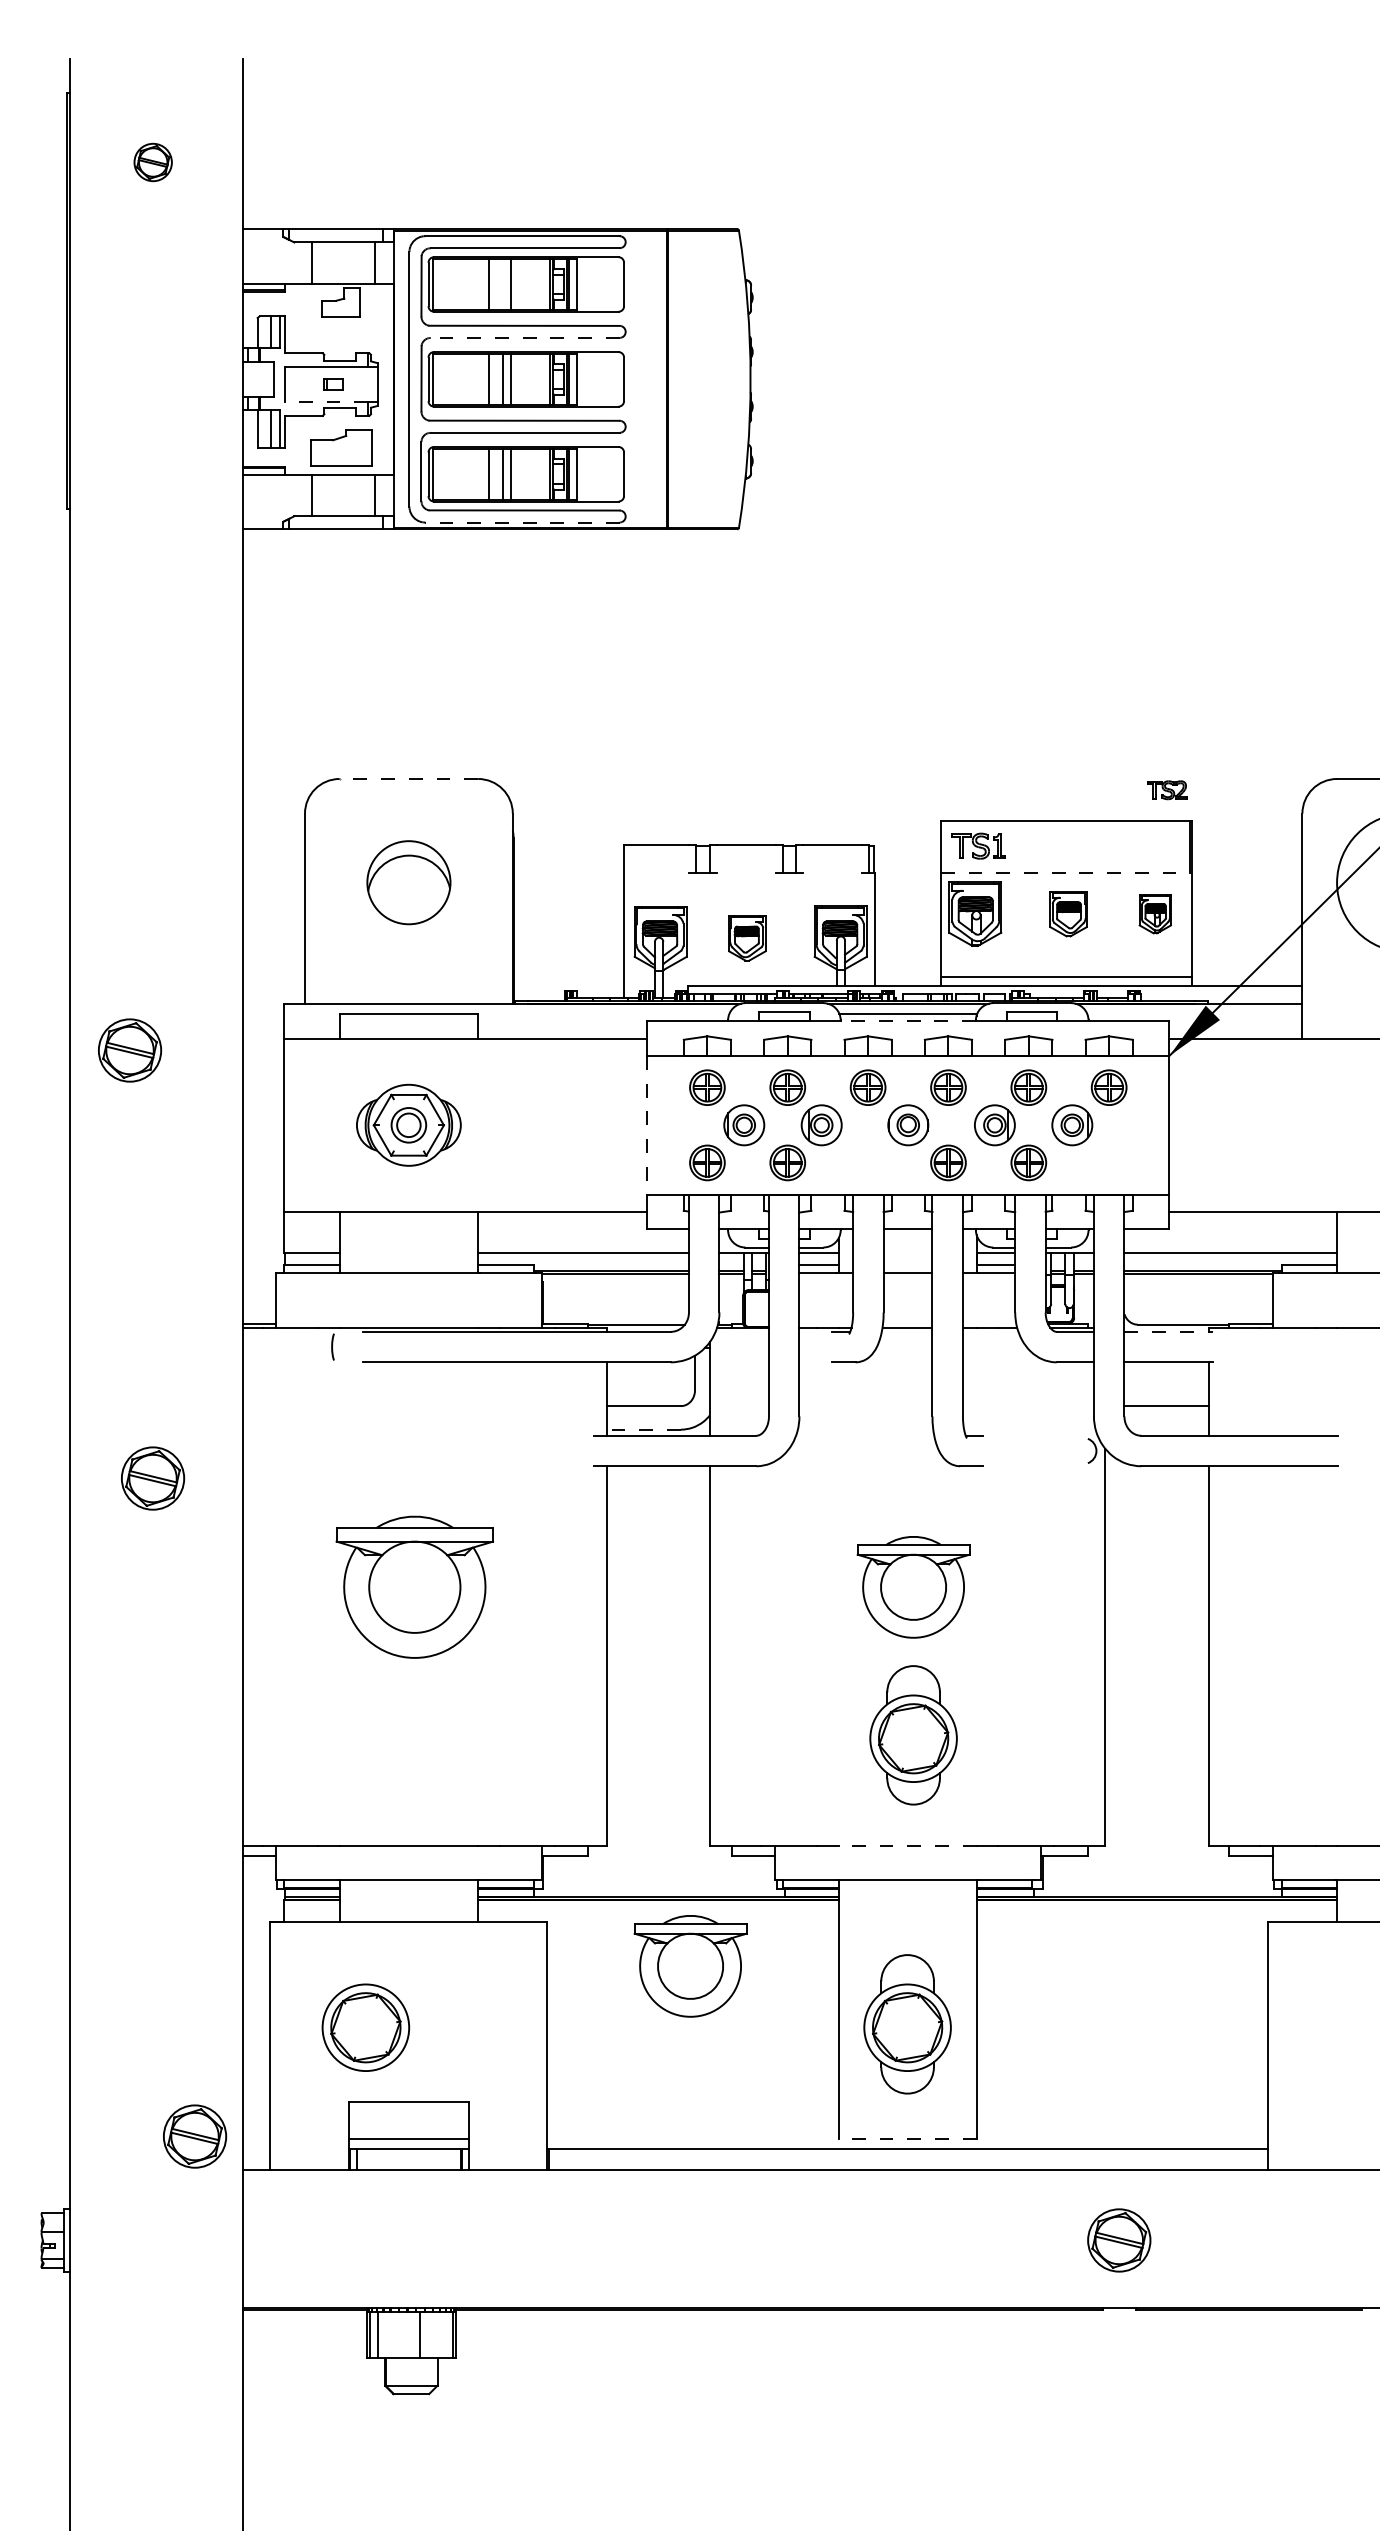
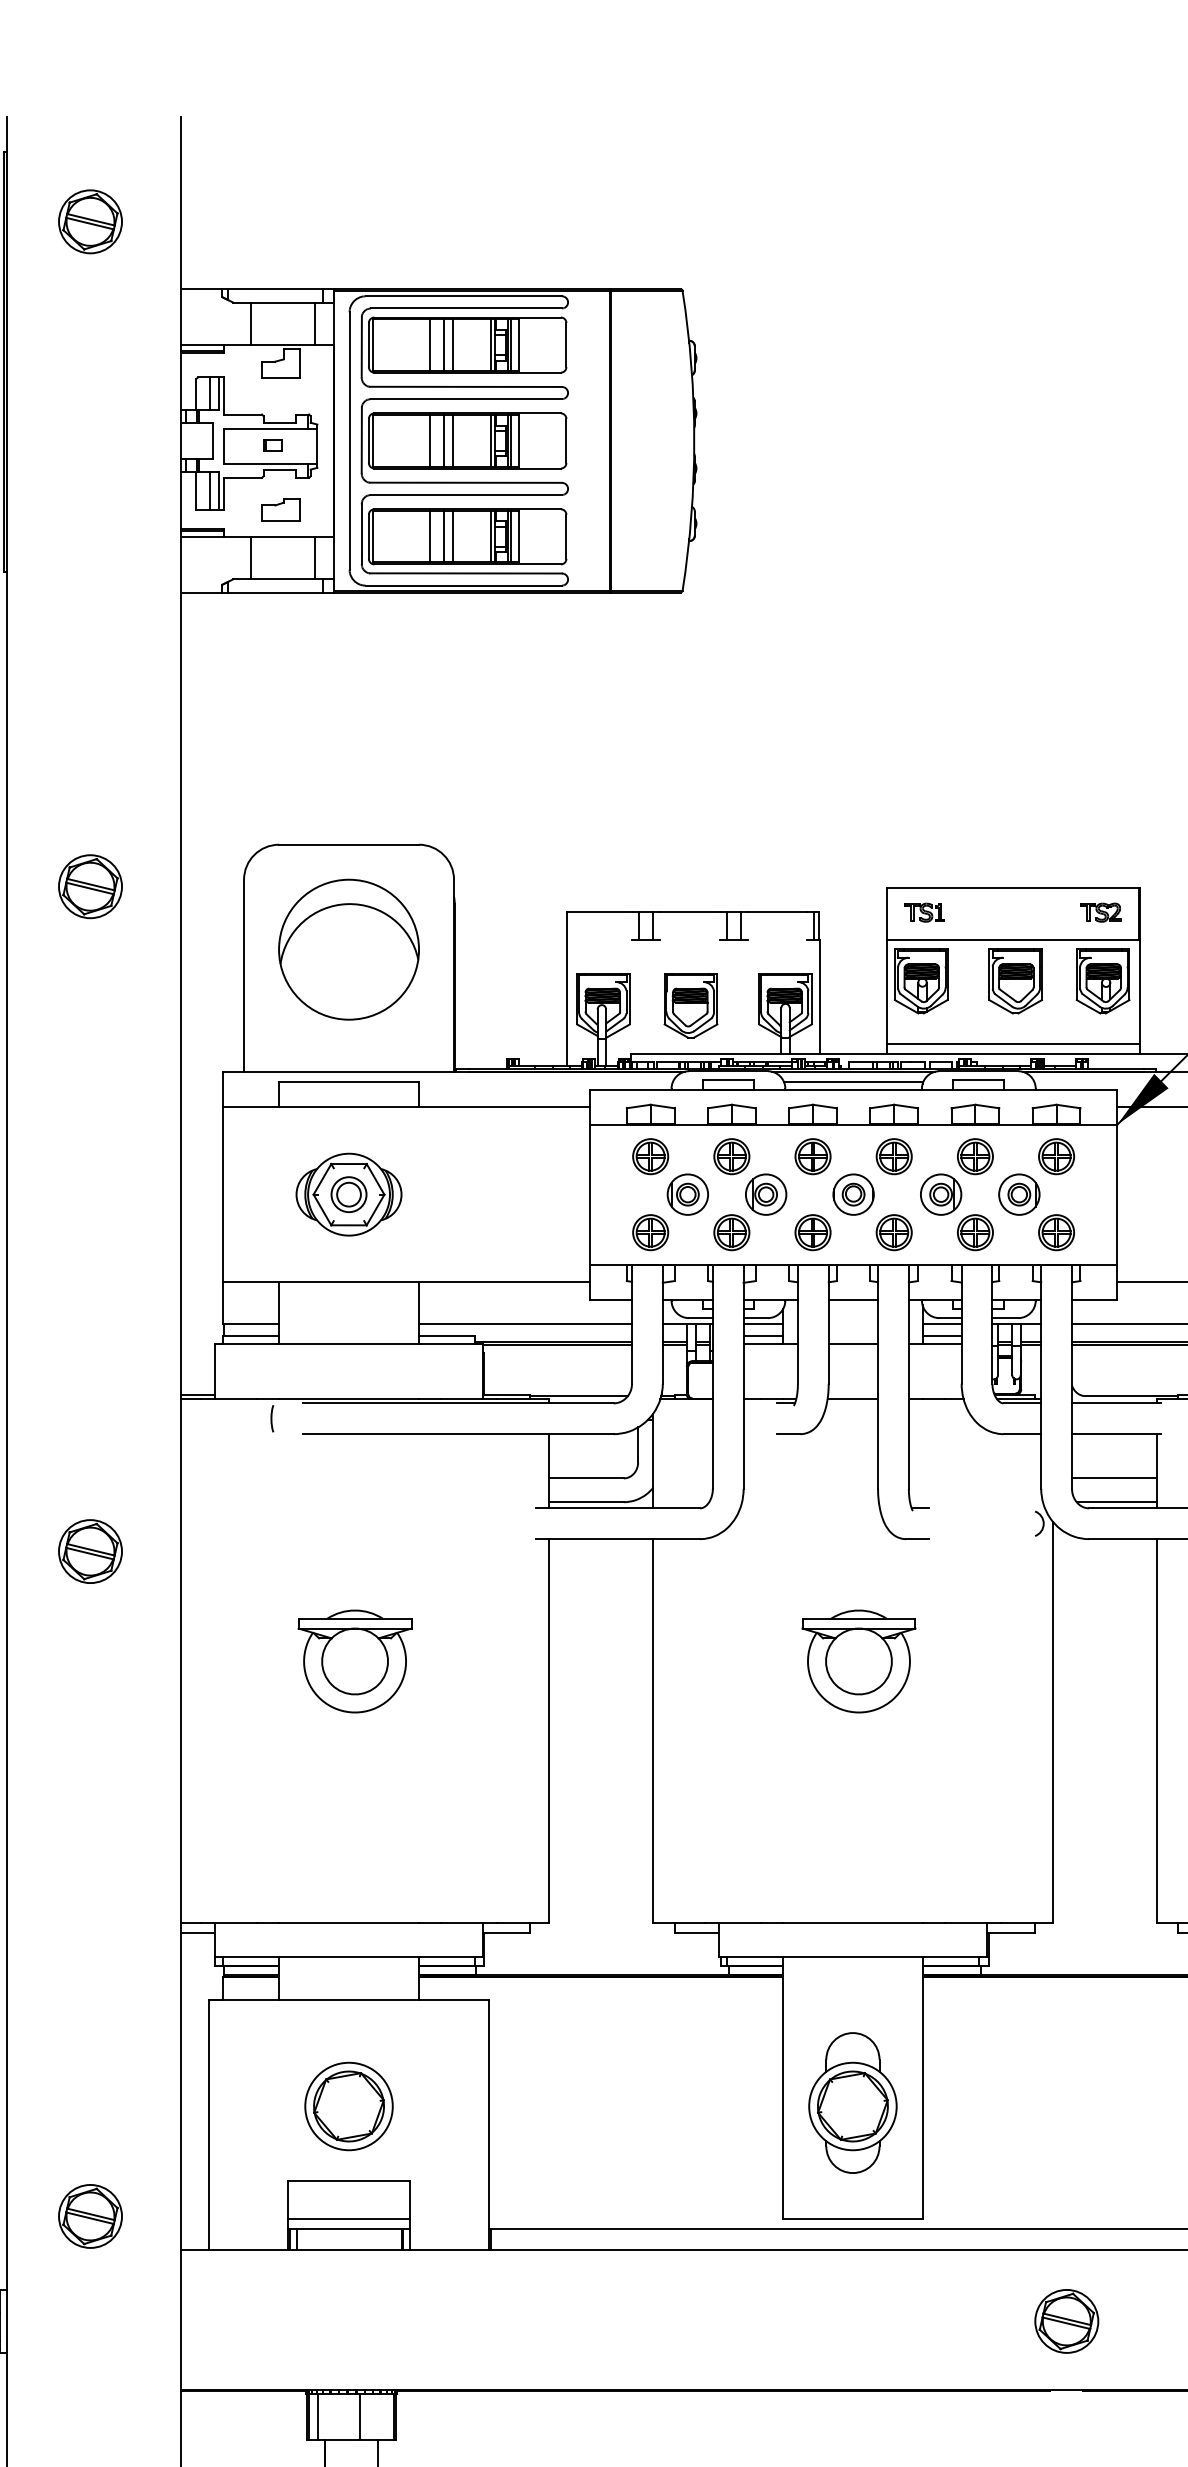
part: (153, 162) -> (90, 221), size x1.67
line: (502, 284) -> (443, 345), added
line: (524, 337) -> (465, 398), dashed -> solid
line: (326, 402) -> (265, 464), dashed -> solid
part: (340, 447) -> (279, 509), size x0.62
line: (521, 522) -> (462, 585), dashed -> solid
line: (408, 778) -> (348, 844), dashed -> solid
part: (1167, 790) -> (1101, 912), moved
part: (978, 846) -> (924, 912), size x0.71
line: (1065, 873) -> (1012, 940), dashed -> solid
part: (408, 882) -> (348, 949), size x1.67
part: (1068, 913) -> (1015, 980), size x1.43
part: (1155, 914) -> (1103, 981), size x1.67
part: (747, 938) -> (691, 1005), size x1.43
line: (908, 1021) -> (853, 1089), dashed -> solid
part: (130, 1050) -> (90, 886), moved
line: (647, 1125) -> (590, 1194), dashed -> solid
part: (867, 1162) -> (812, 1232), added
part: (1108, 1162) -> (1055, 1232), added
line: (1169, 1331) -> (1117, 1403), dashed -> solid
line: (643, 1429) -> (586, 1502), dashed -> solid
line: (1168, 1429) -> (1116, 1502), added
part: (414, 1587) -> (354, 1661), size x0.71
part: (913, 1735) -> (858, 1811), removed
line: (907, 1846) -> (852, 1923), dashed -> solid
part: (690, 1966) -> (633, 2044), removed
part: (365, 2027) -> (348, 2106), moved
part: (195, 2136) -> (90, 2216), moved
line: (907, 2139) -> (852, 2219), dashed -> solid

